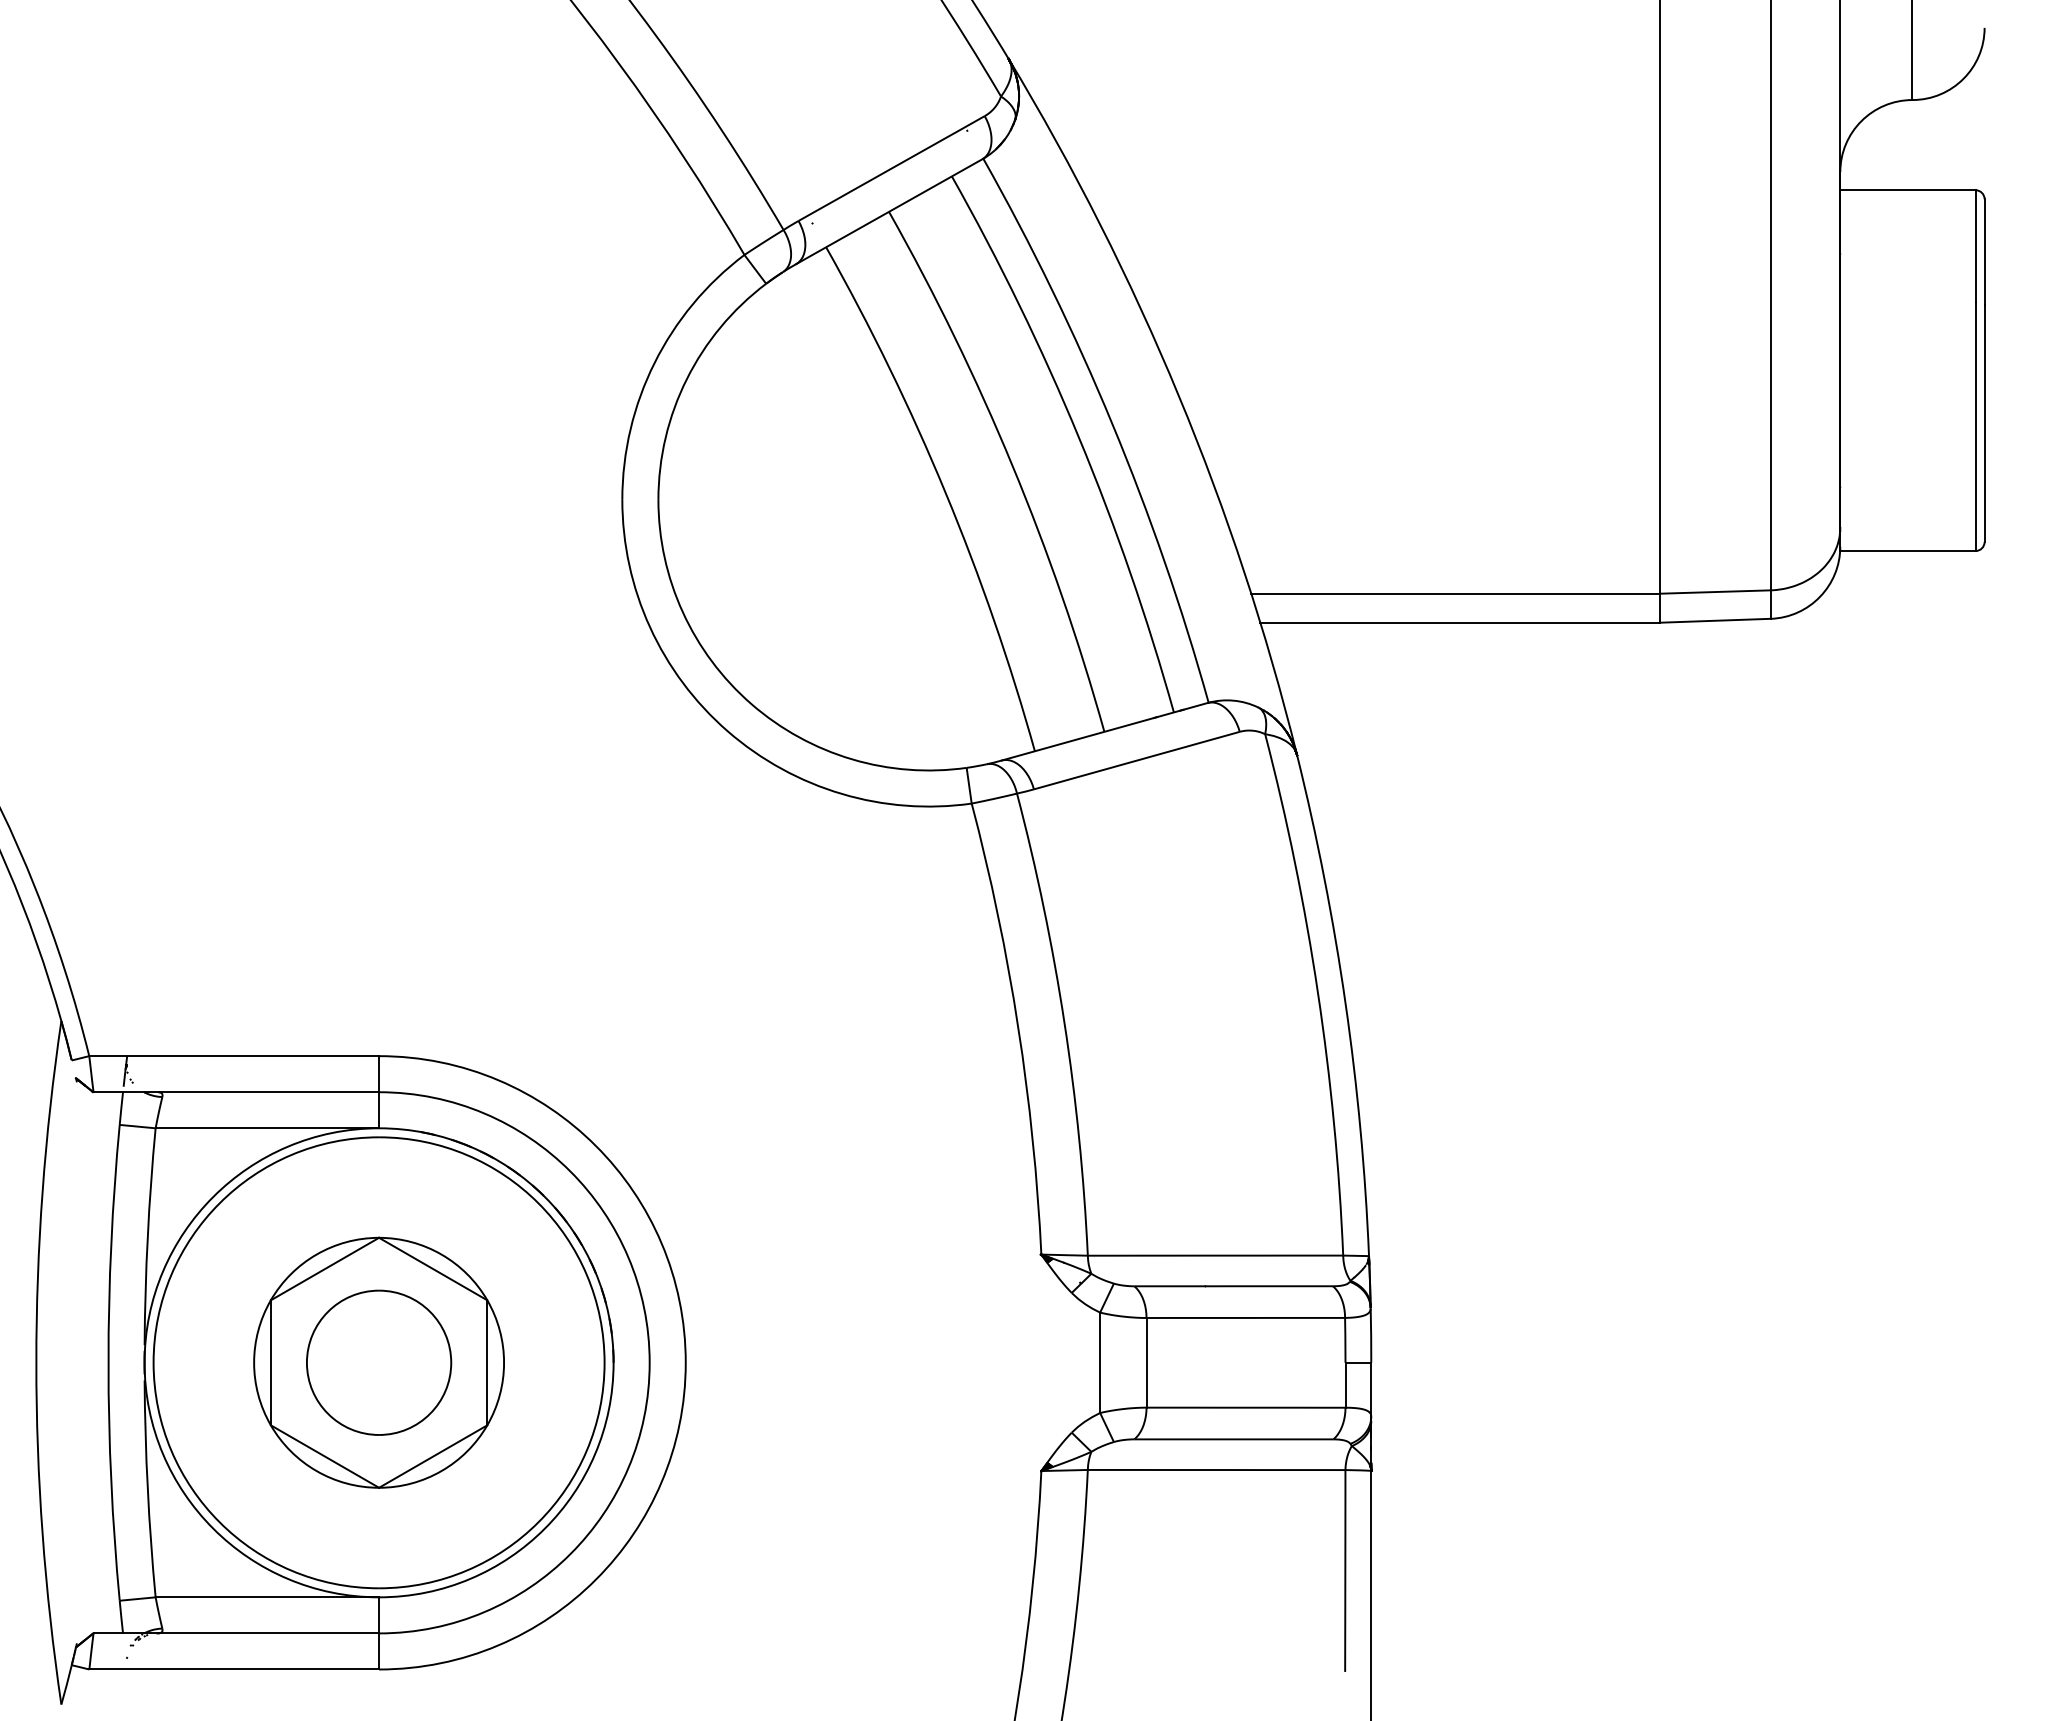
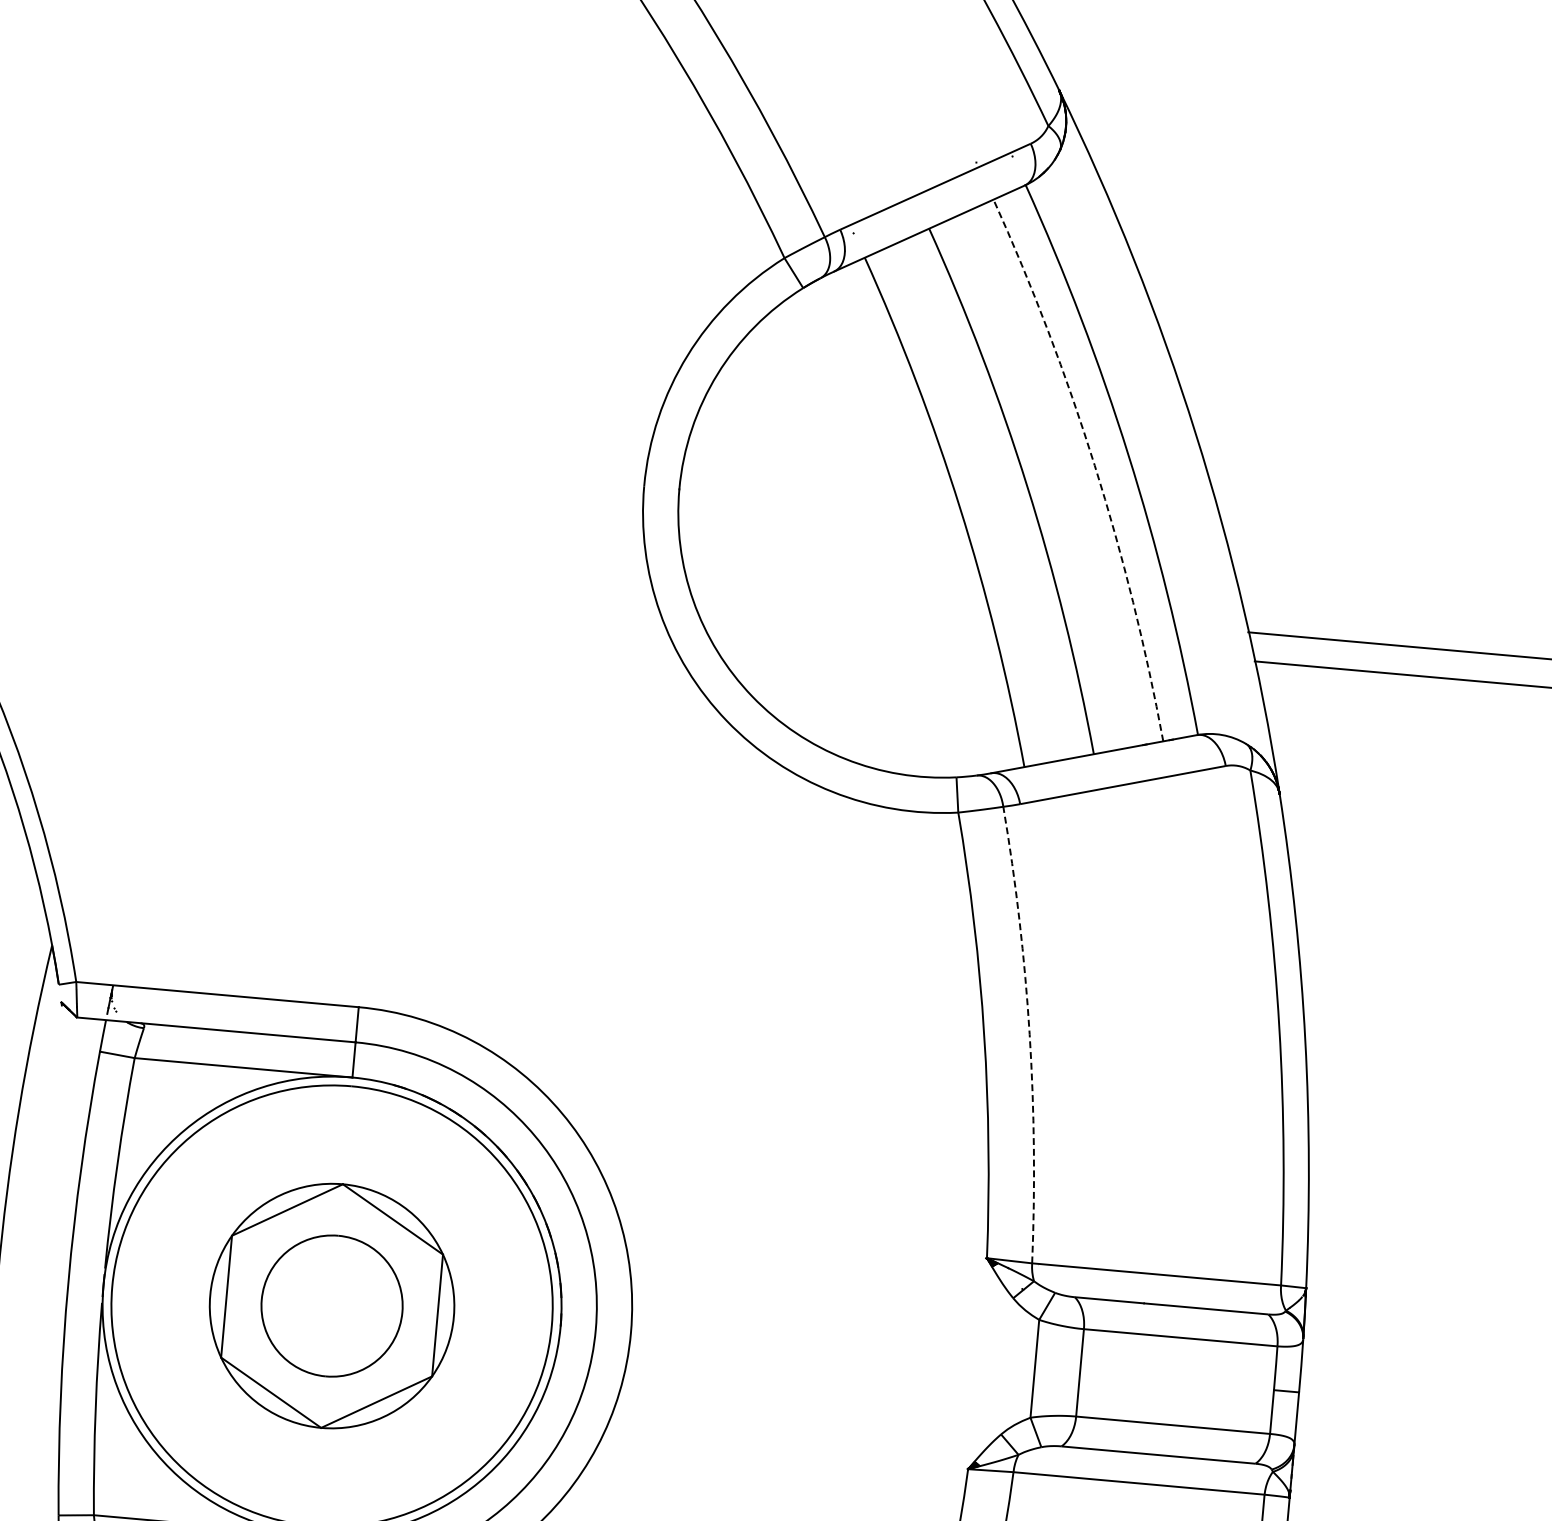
arc: (1079, 437) -> (1095, 465), solid -> dashed
arc: (1064, 1022) -> (1029, 1034), solid -> dashed

